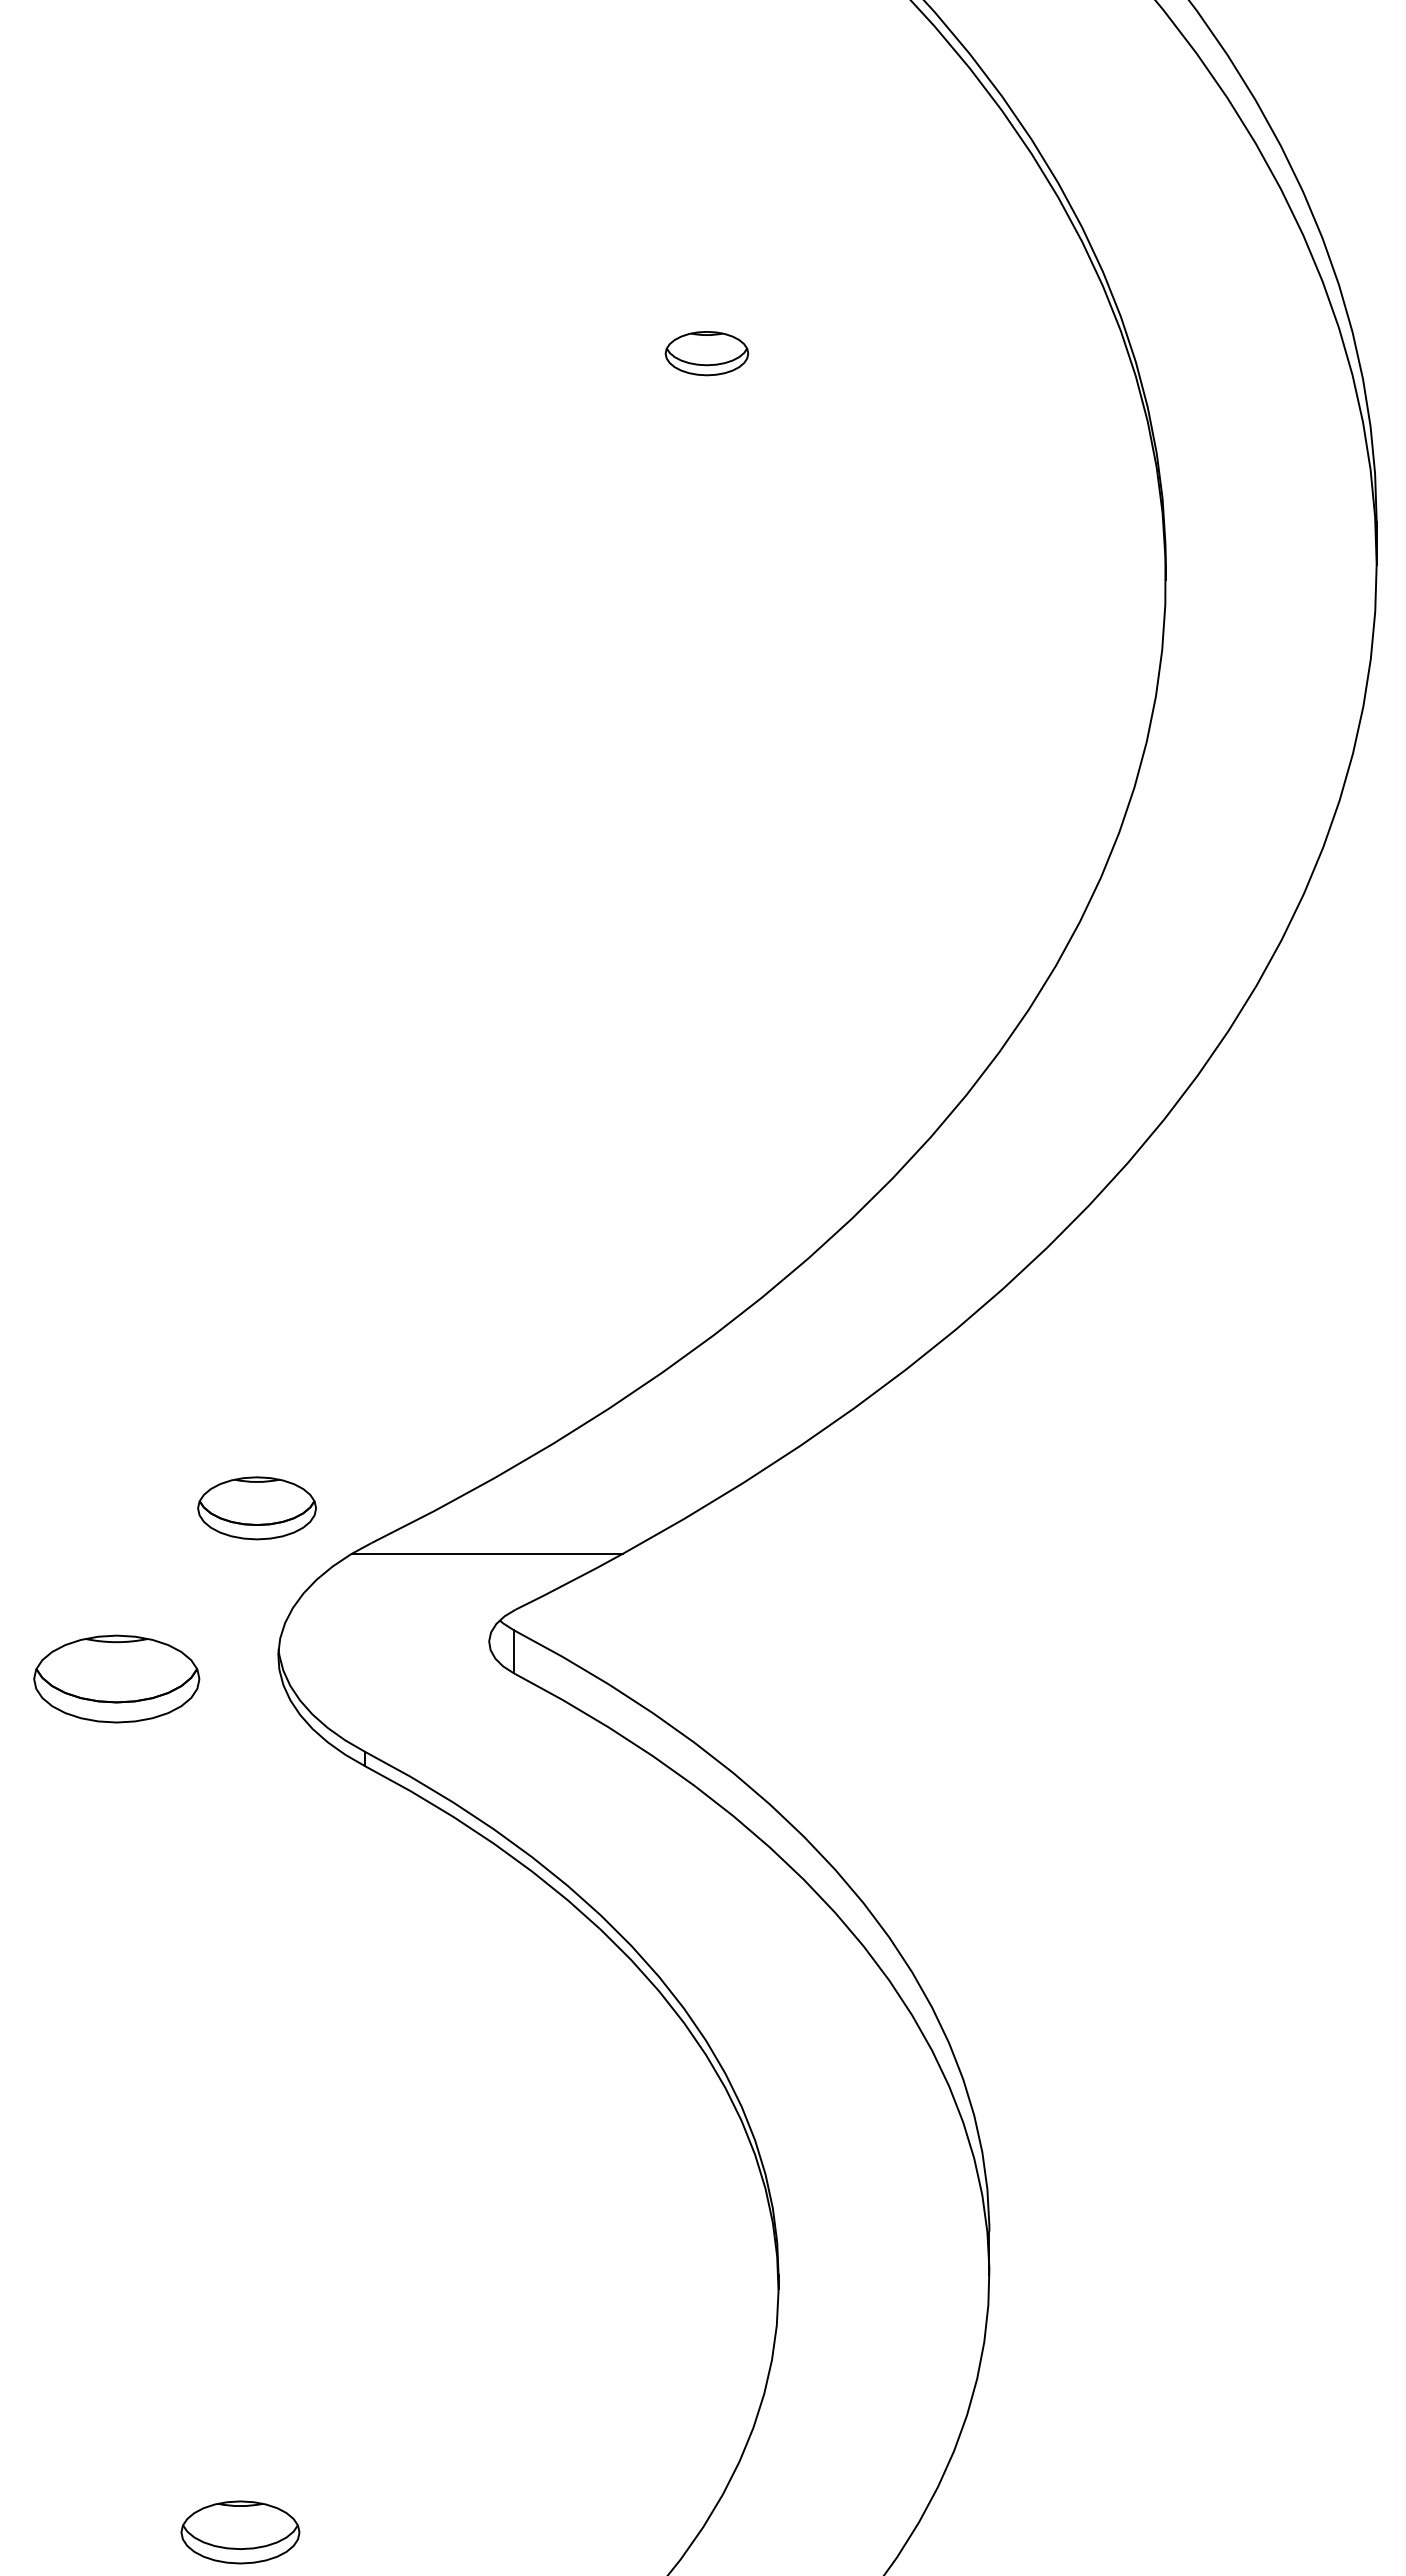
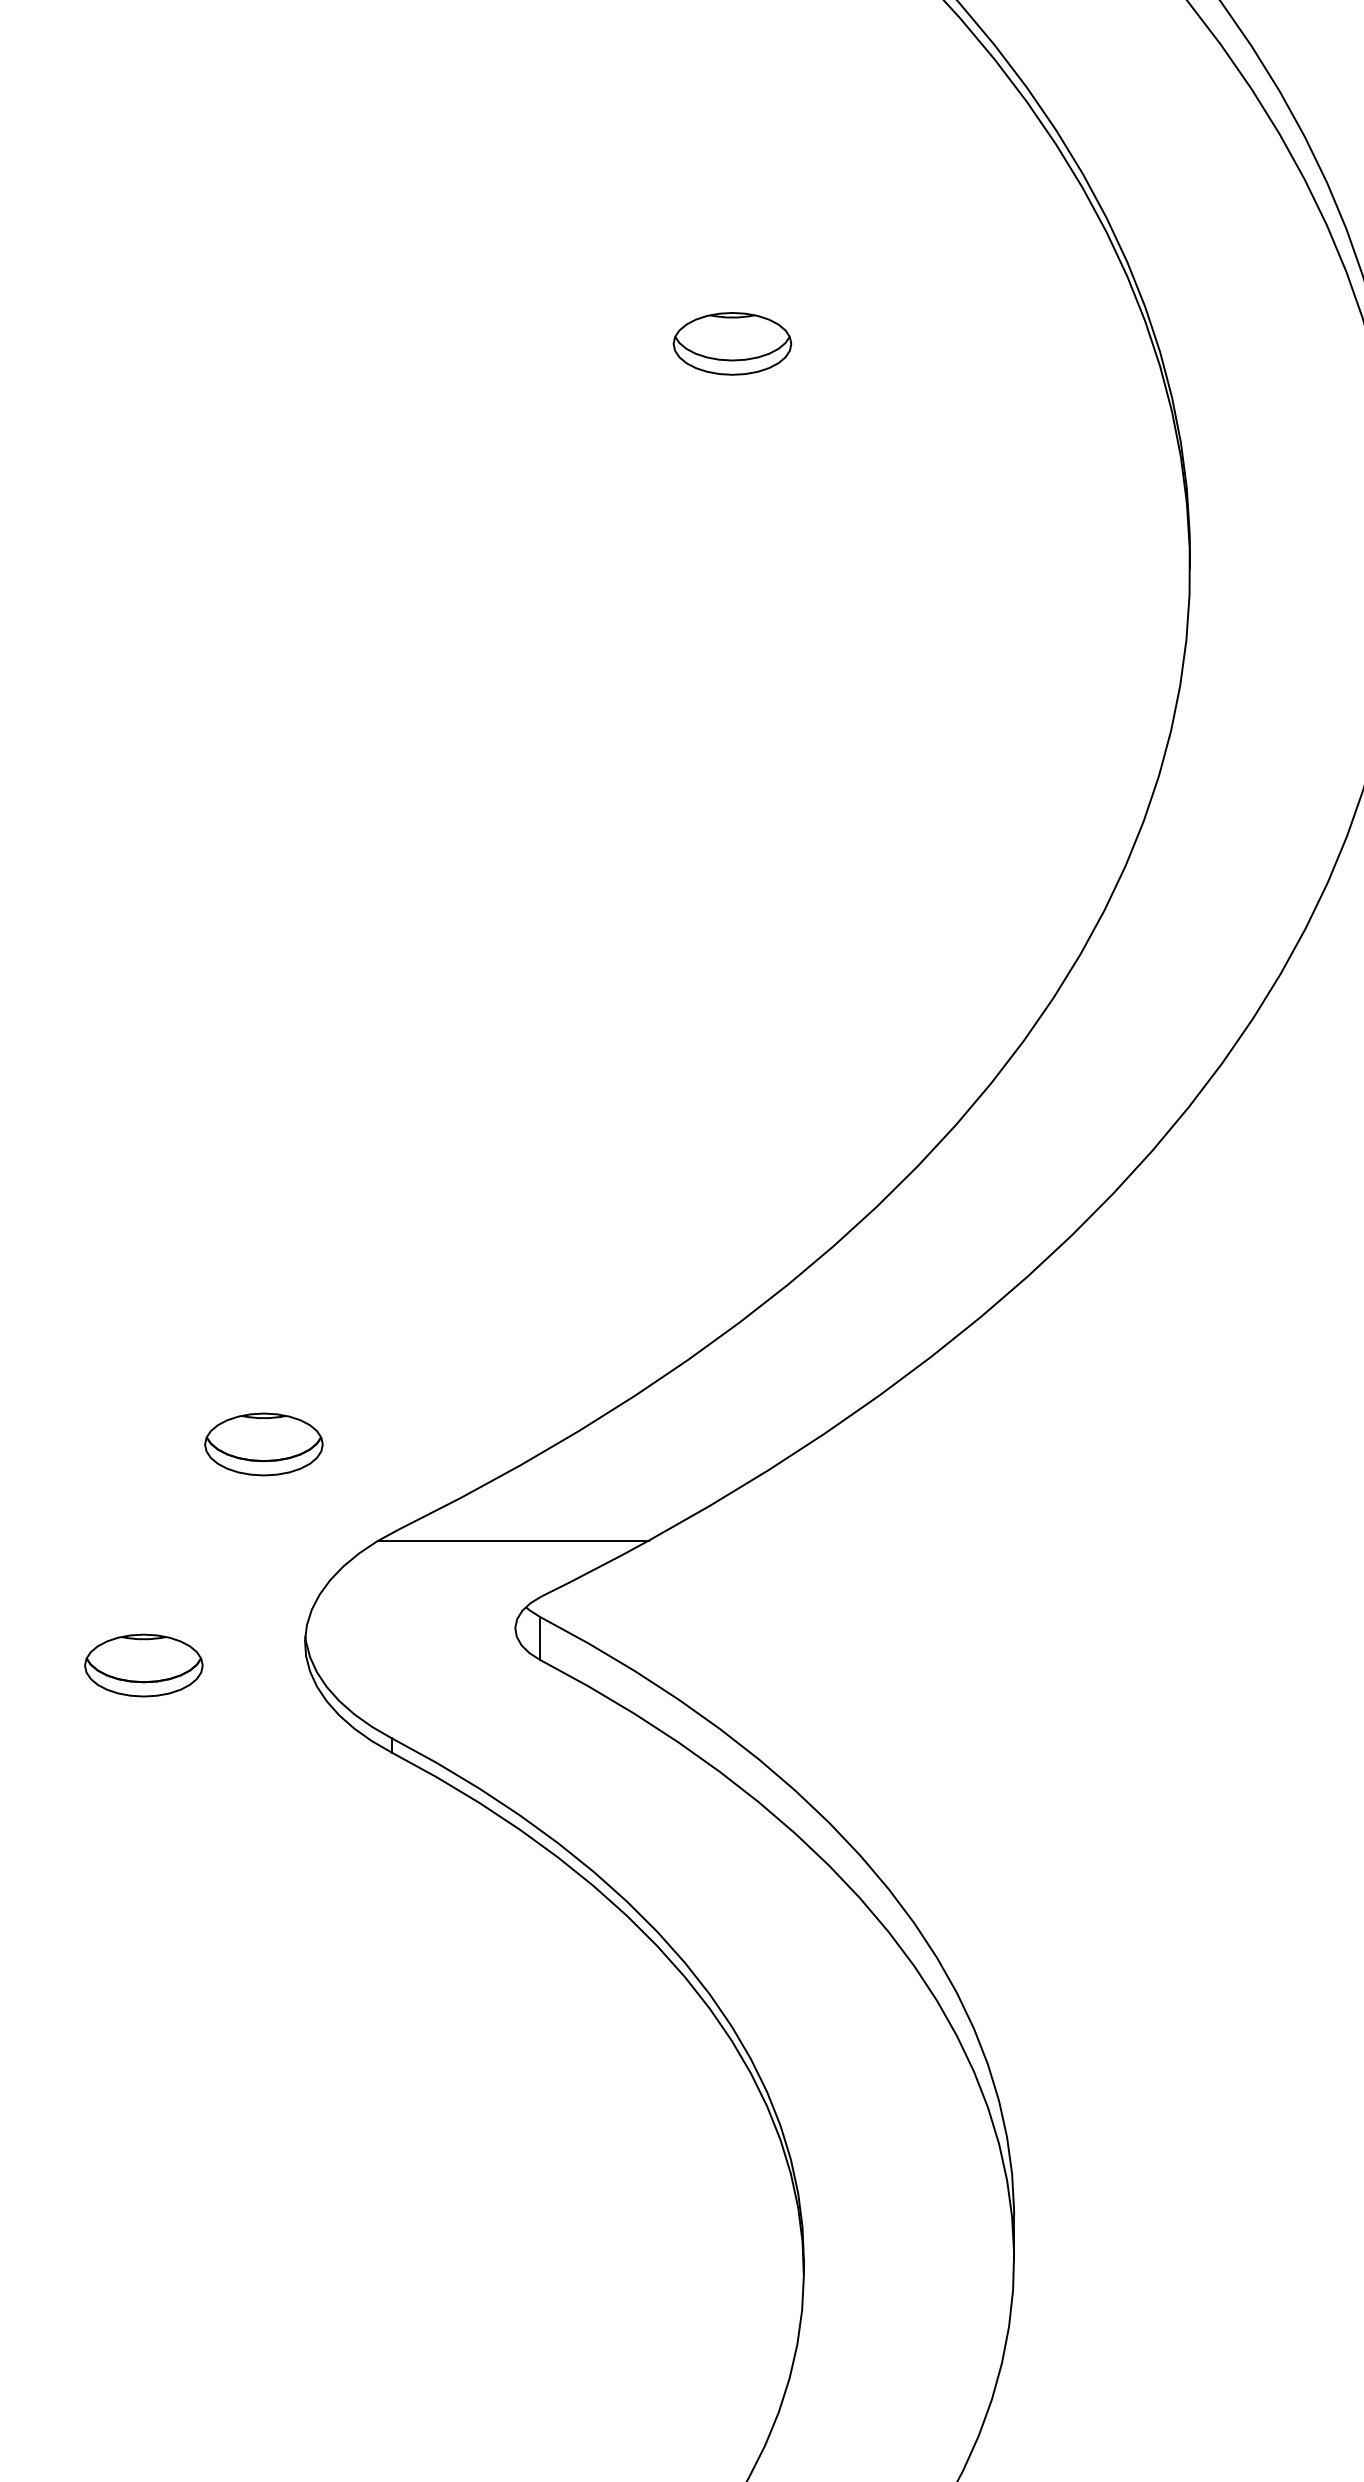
part: (706, 353) -> (732, 343), size x1.43
part: (256, 1508) -> (263, 1444), moved
part: (116, 1678) -> (143, 1665), size x0.71

